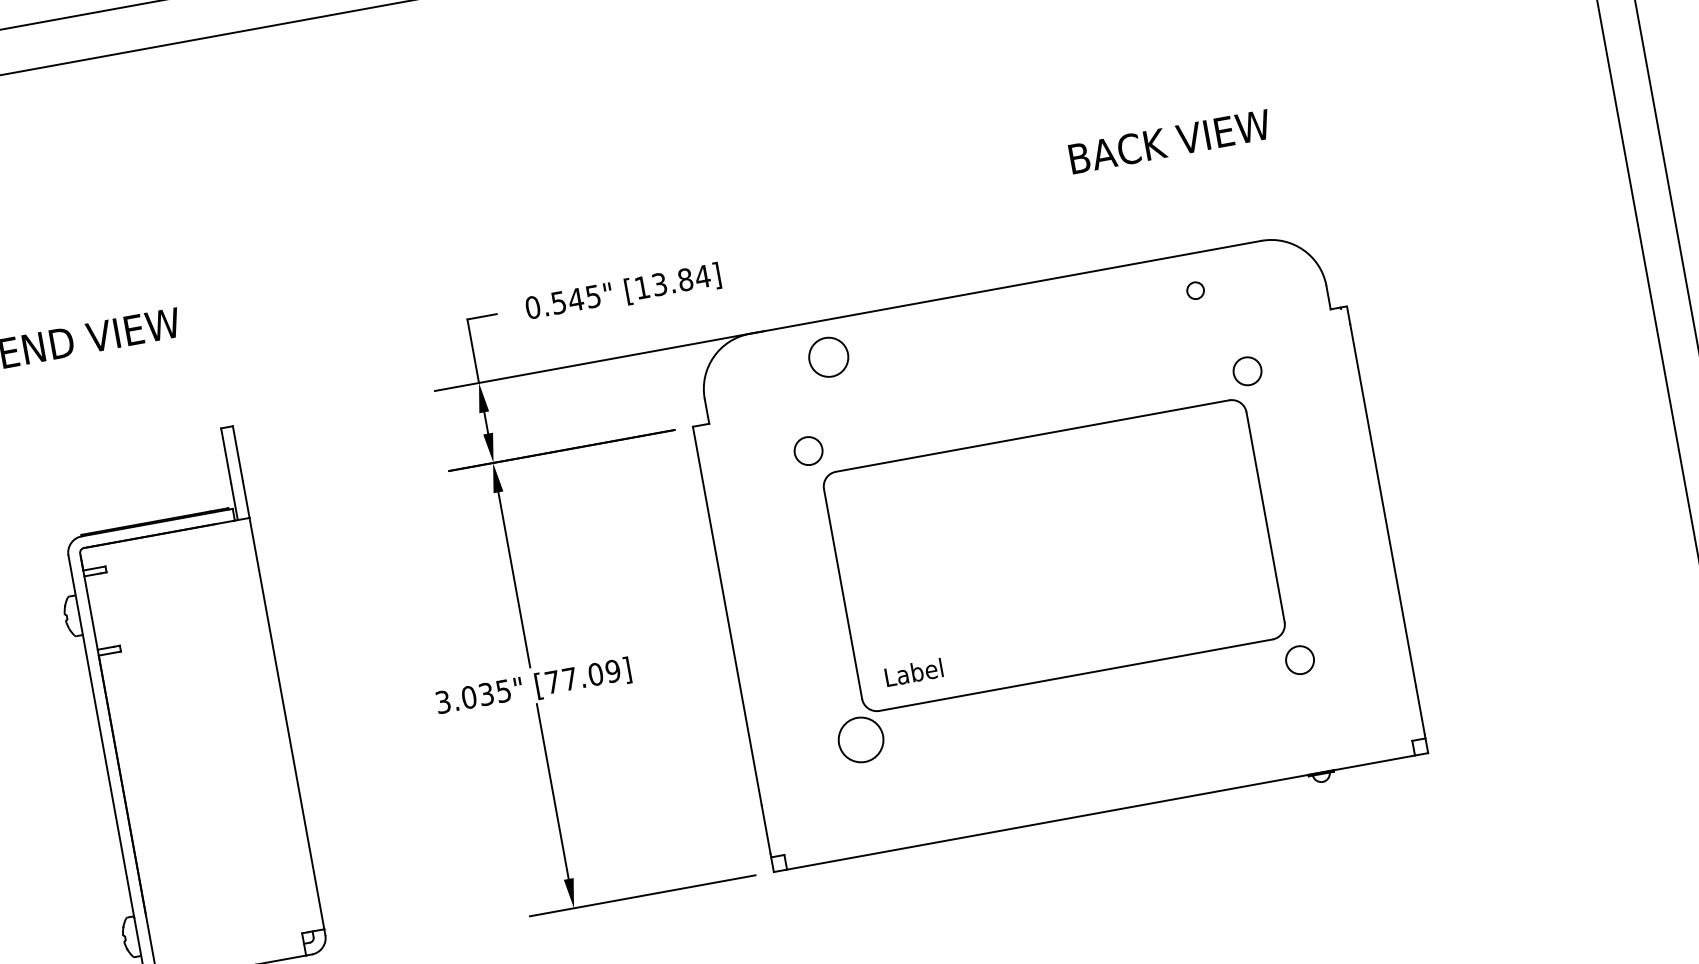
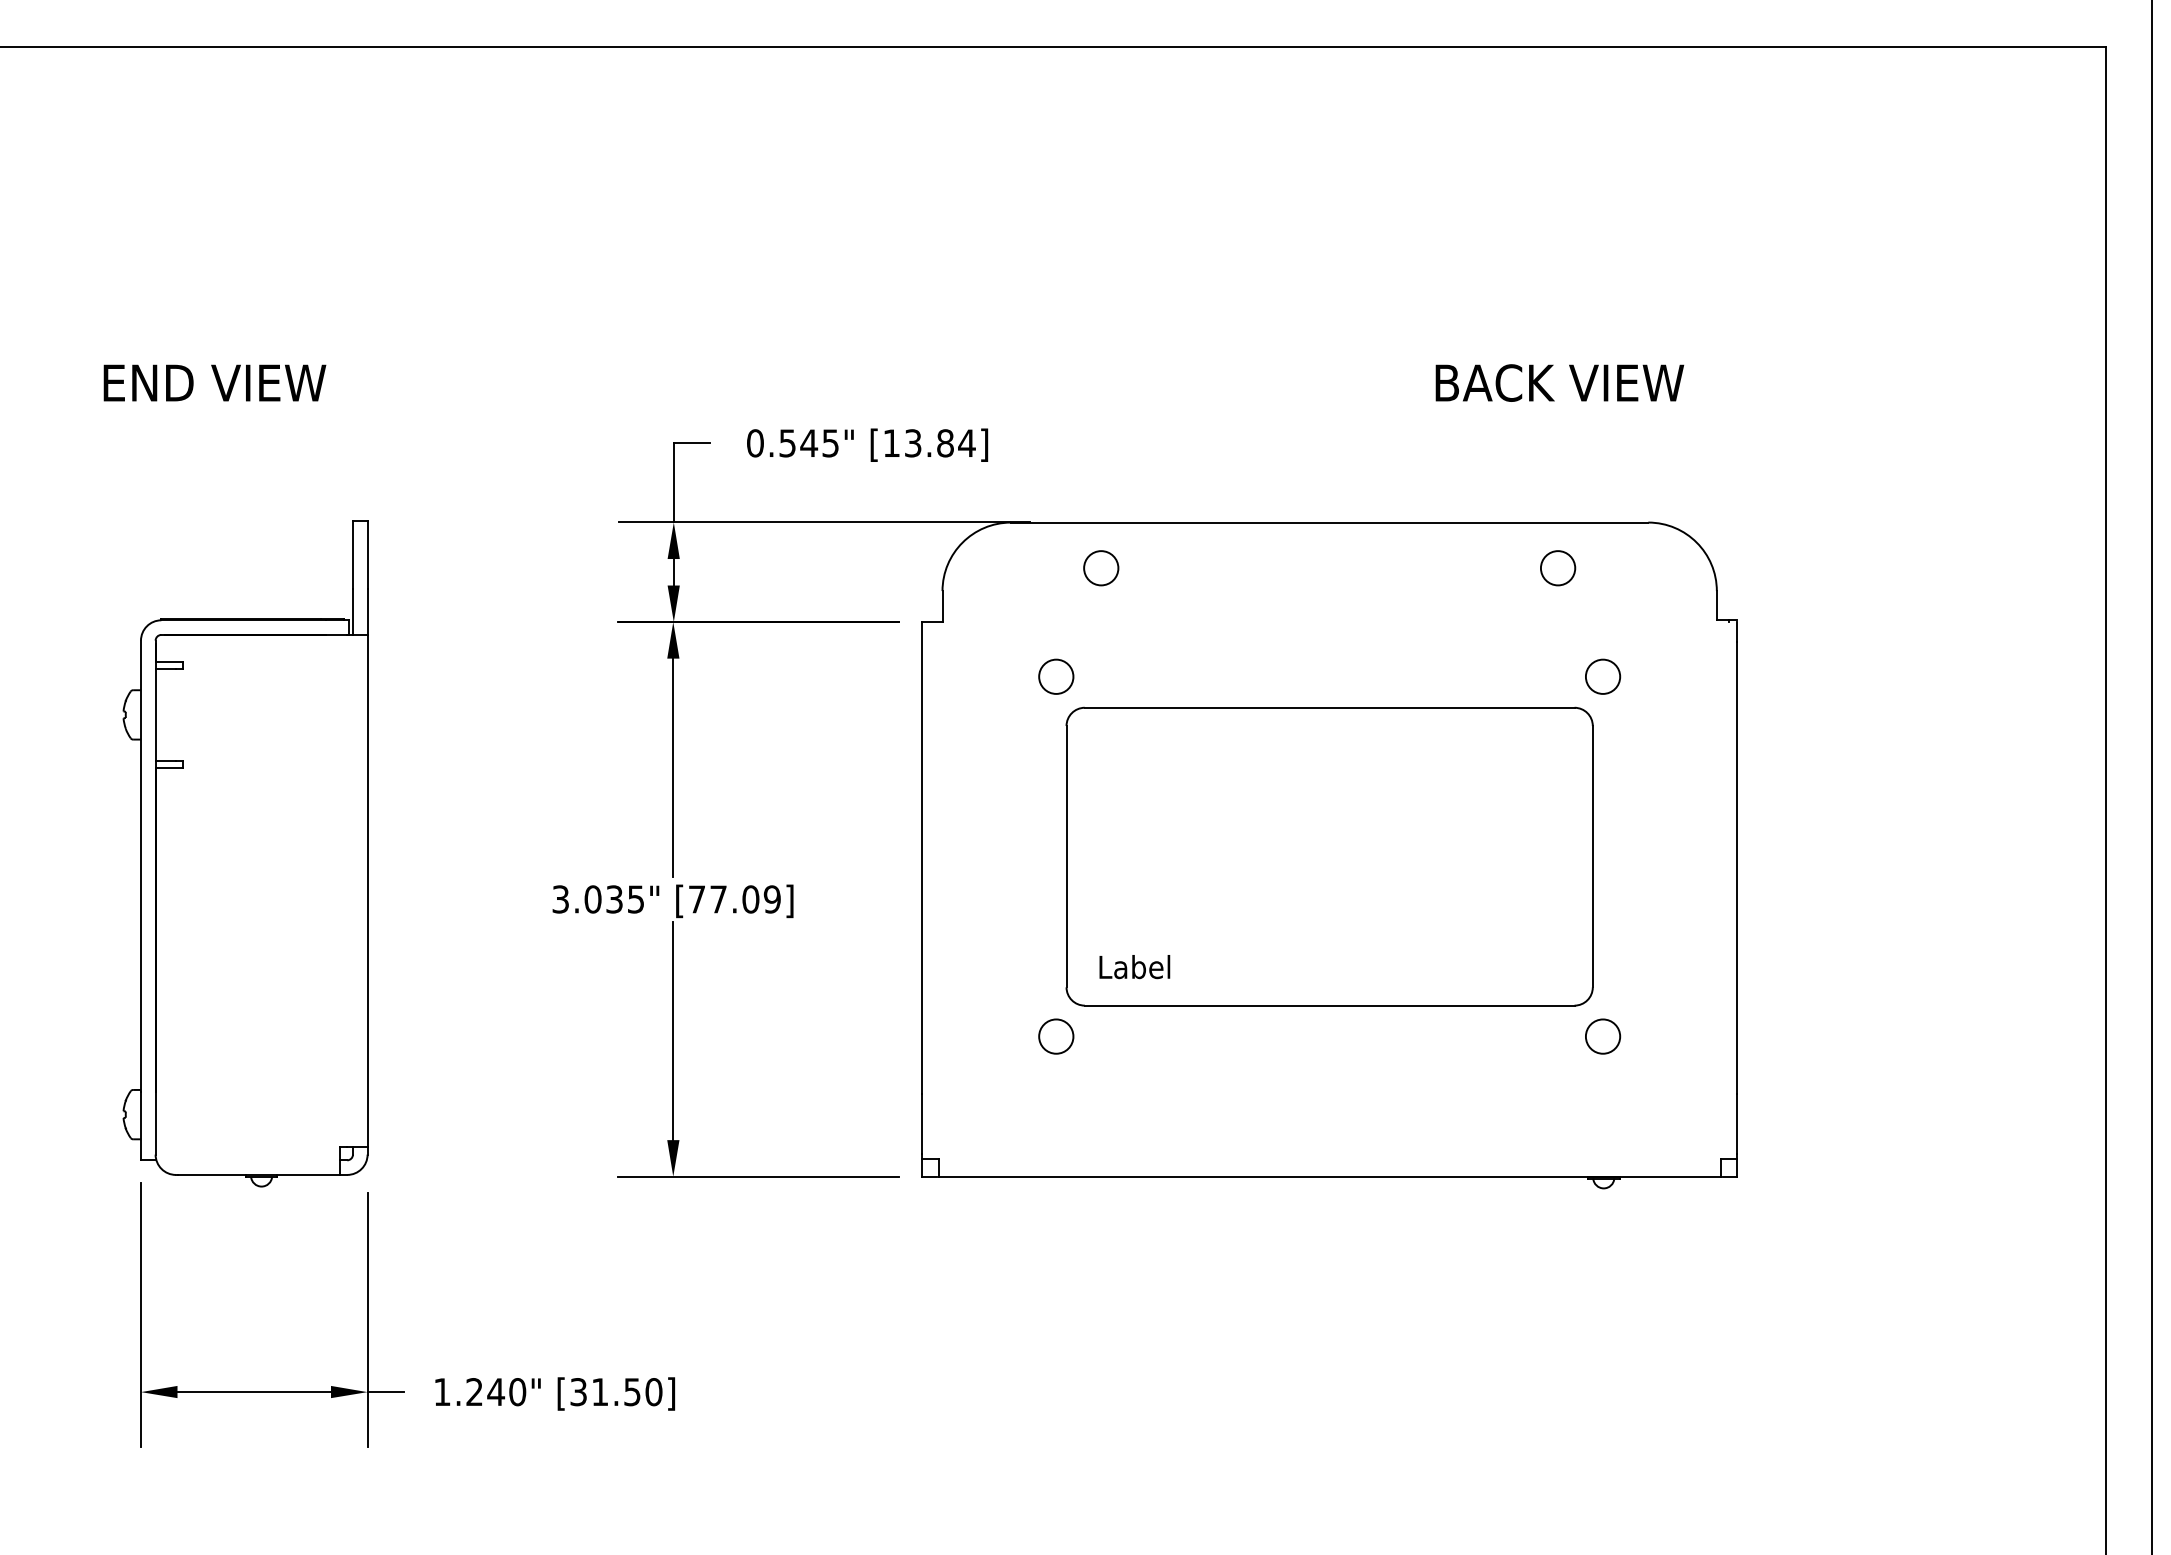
circle: (1195, 290) -> (1557, 568), size x1.67
circle: (829, 357) -> (1101, 568), size x0.71
circle: (861, 739) -> (1056, 1036), size x0.62

